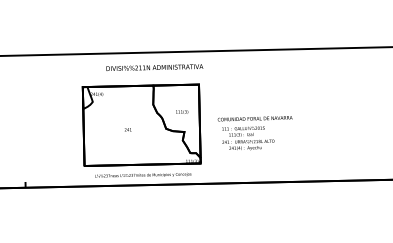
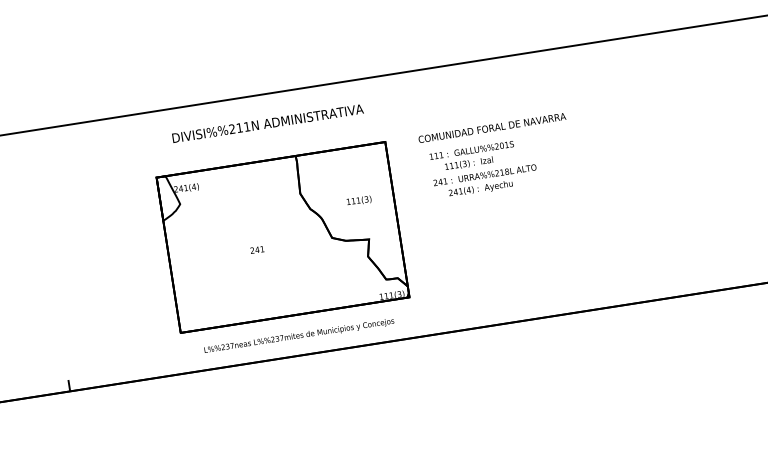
text: (154, 67) -> (267, 123), moved
text: (254, 133) -> (494, 157), moved

